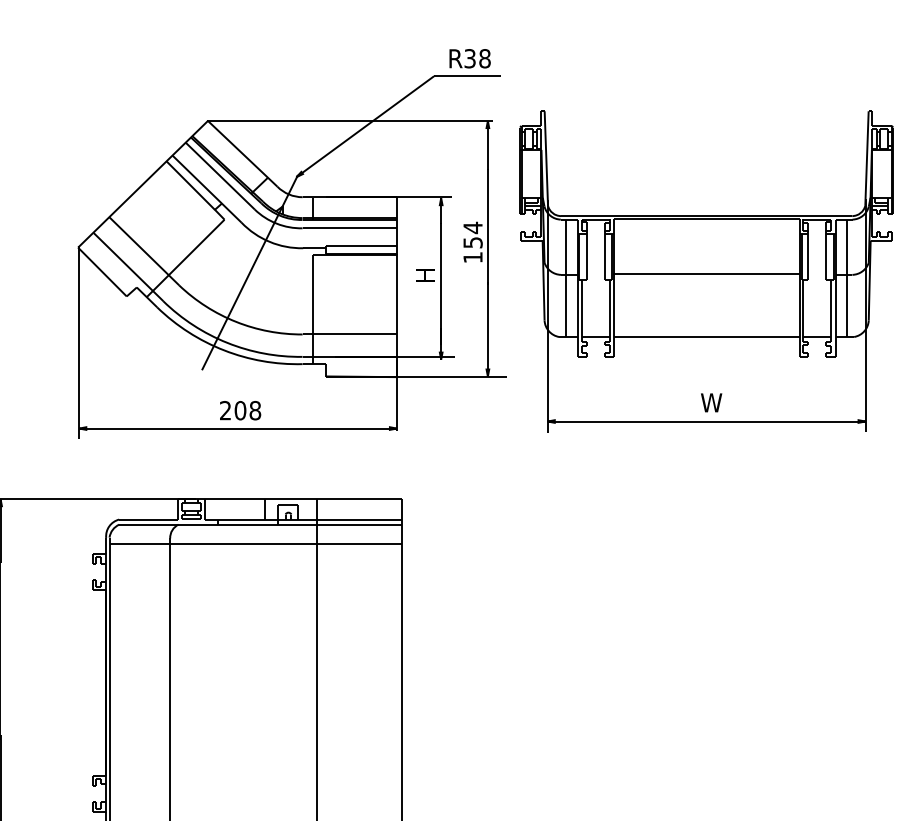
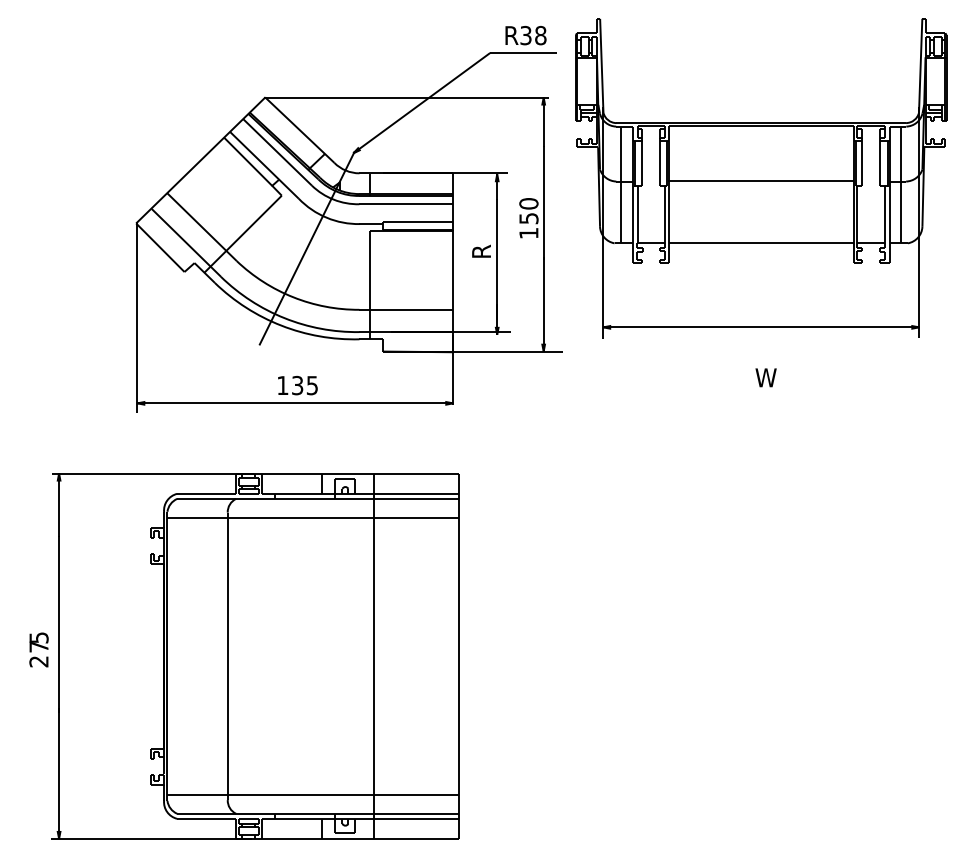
text: (472, 227) -> (528, 203), 154 -> 150
part: (706, 271) -> (761, 178), moved
text: (425, 274) -> (481, 250), H -> R
text: (240, 410) -> (297, 385), 208 -> 135

